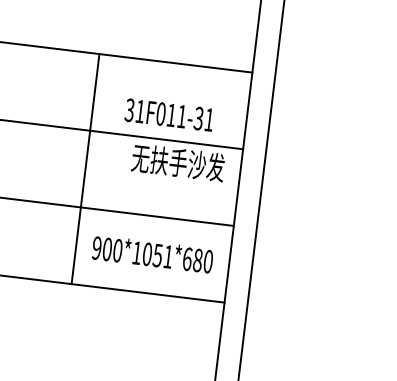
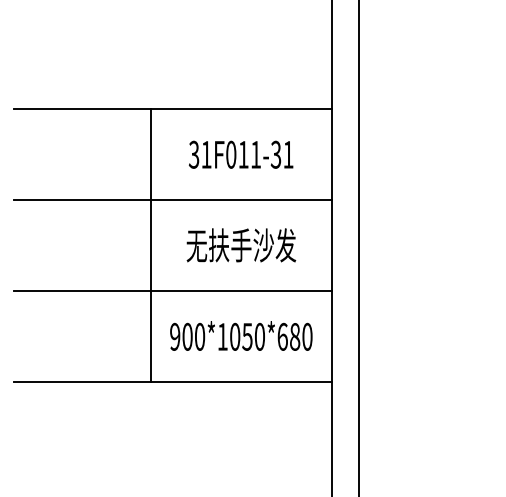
text: (169, 114) -> (241, 154), moved
text: (178, 162) -> (241, 245), moved
text: (168, 256) -> (259, 336), 900*1051*680 -> 900*1050*680

